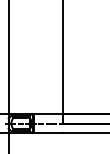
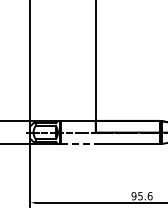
line: (48, 133) -> (78, 144), solid -> dashed

